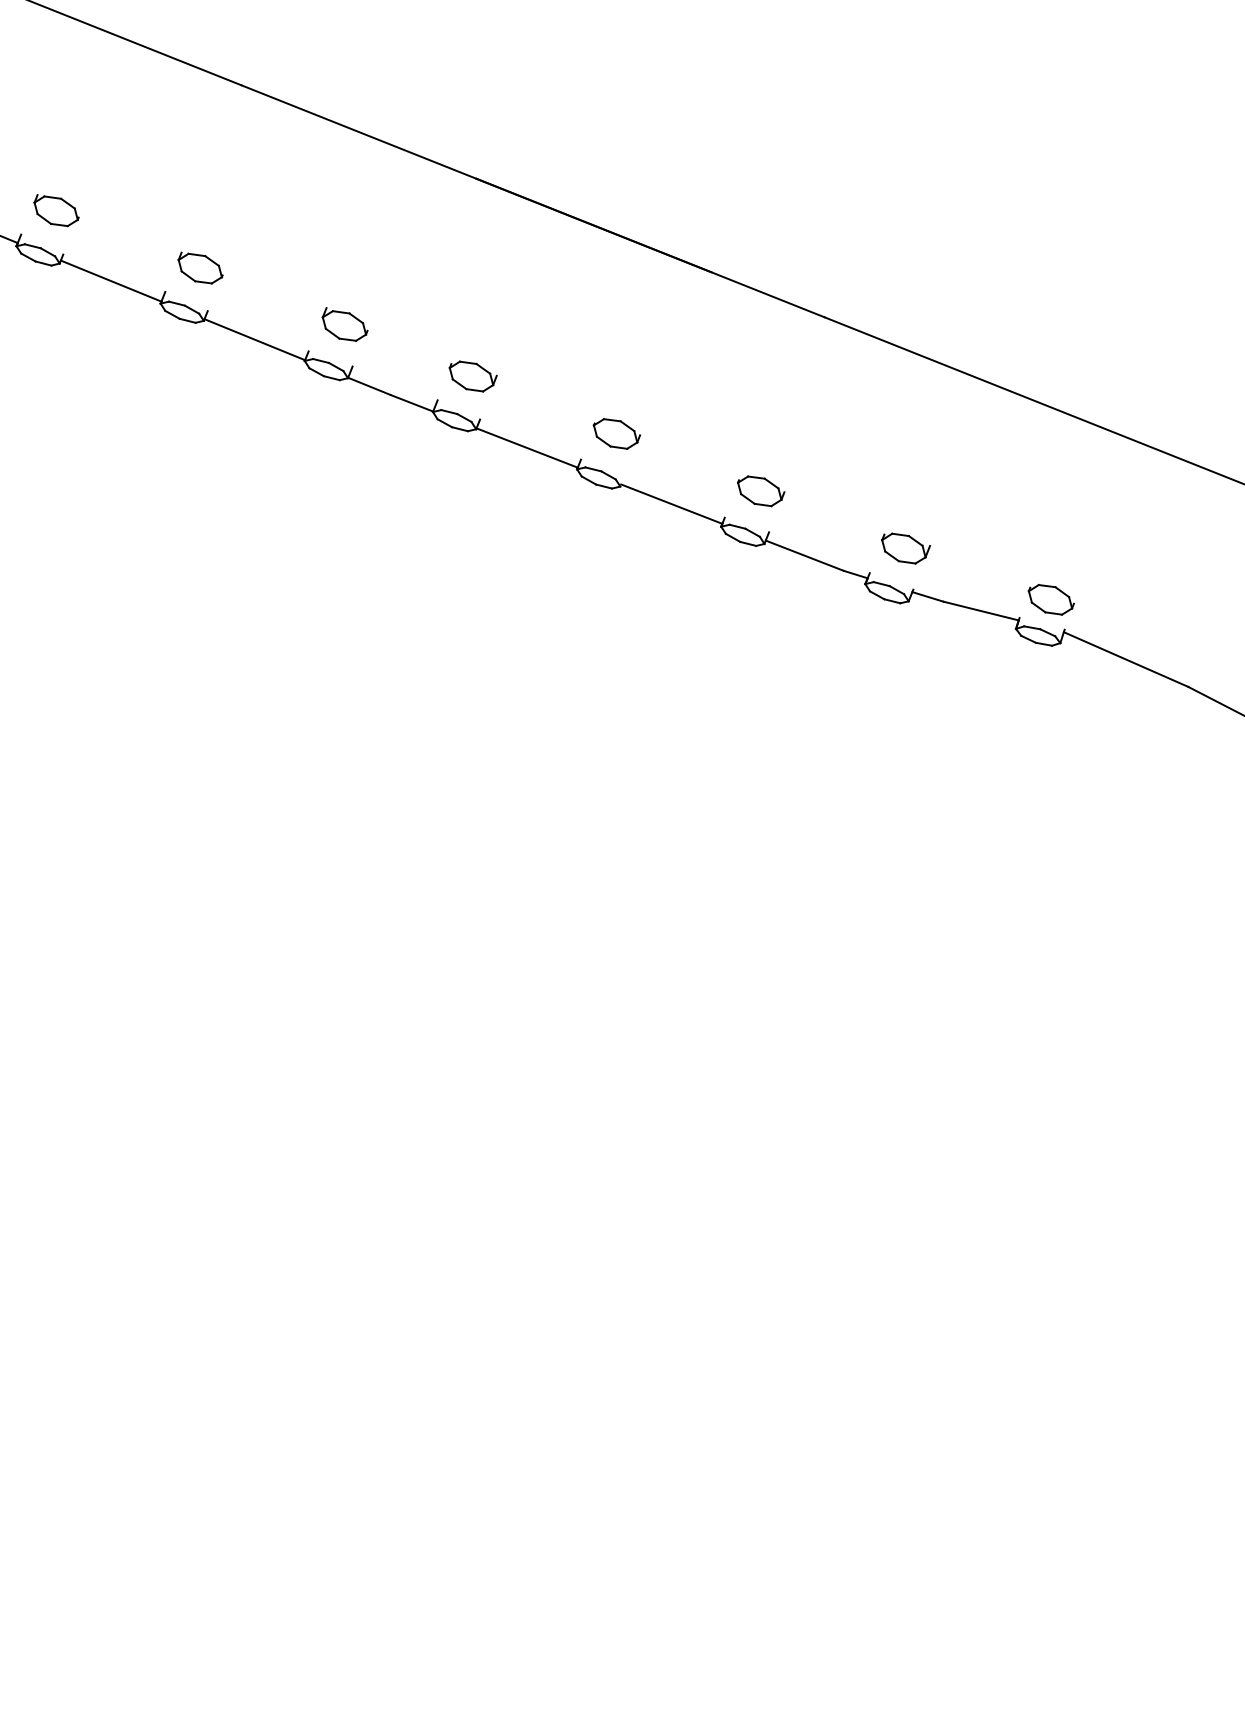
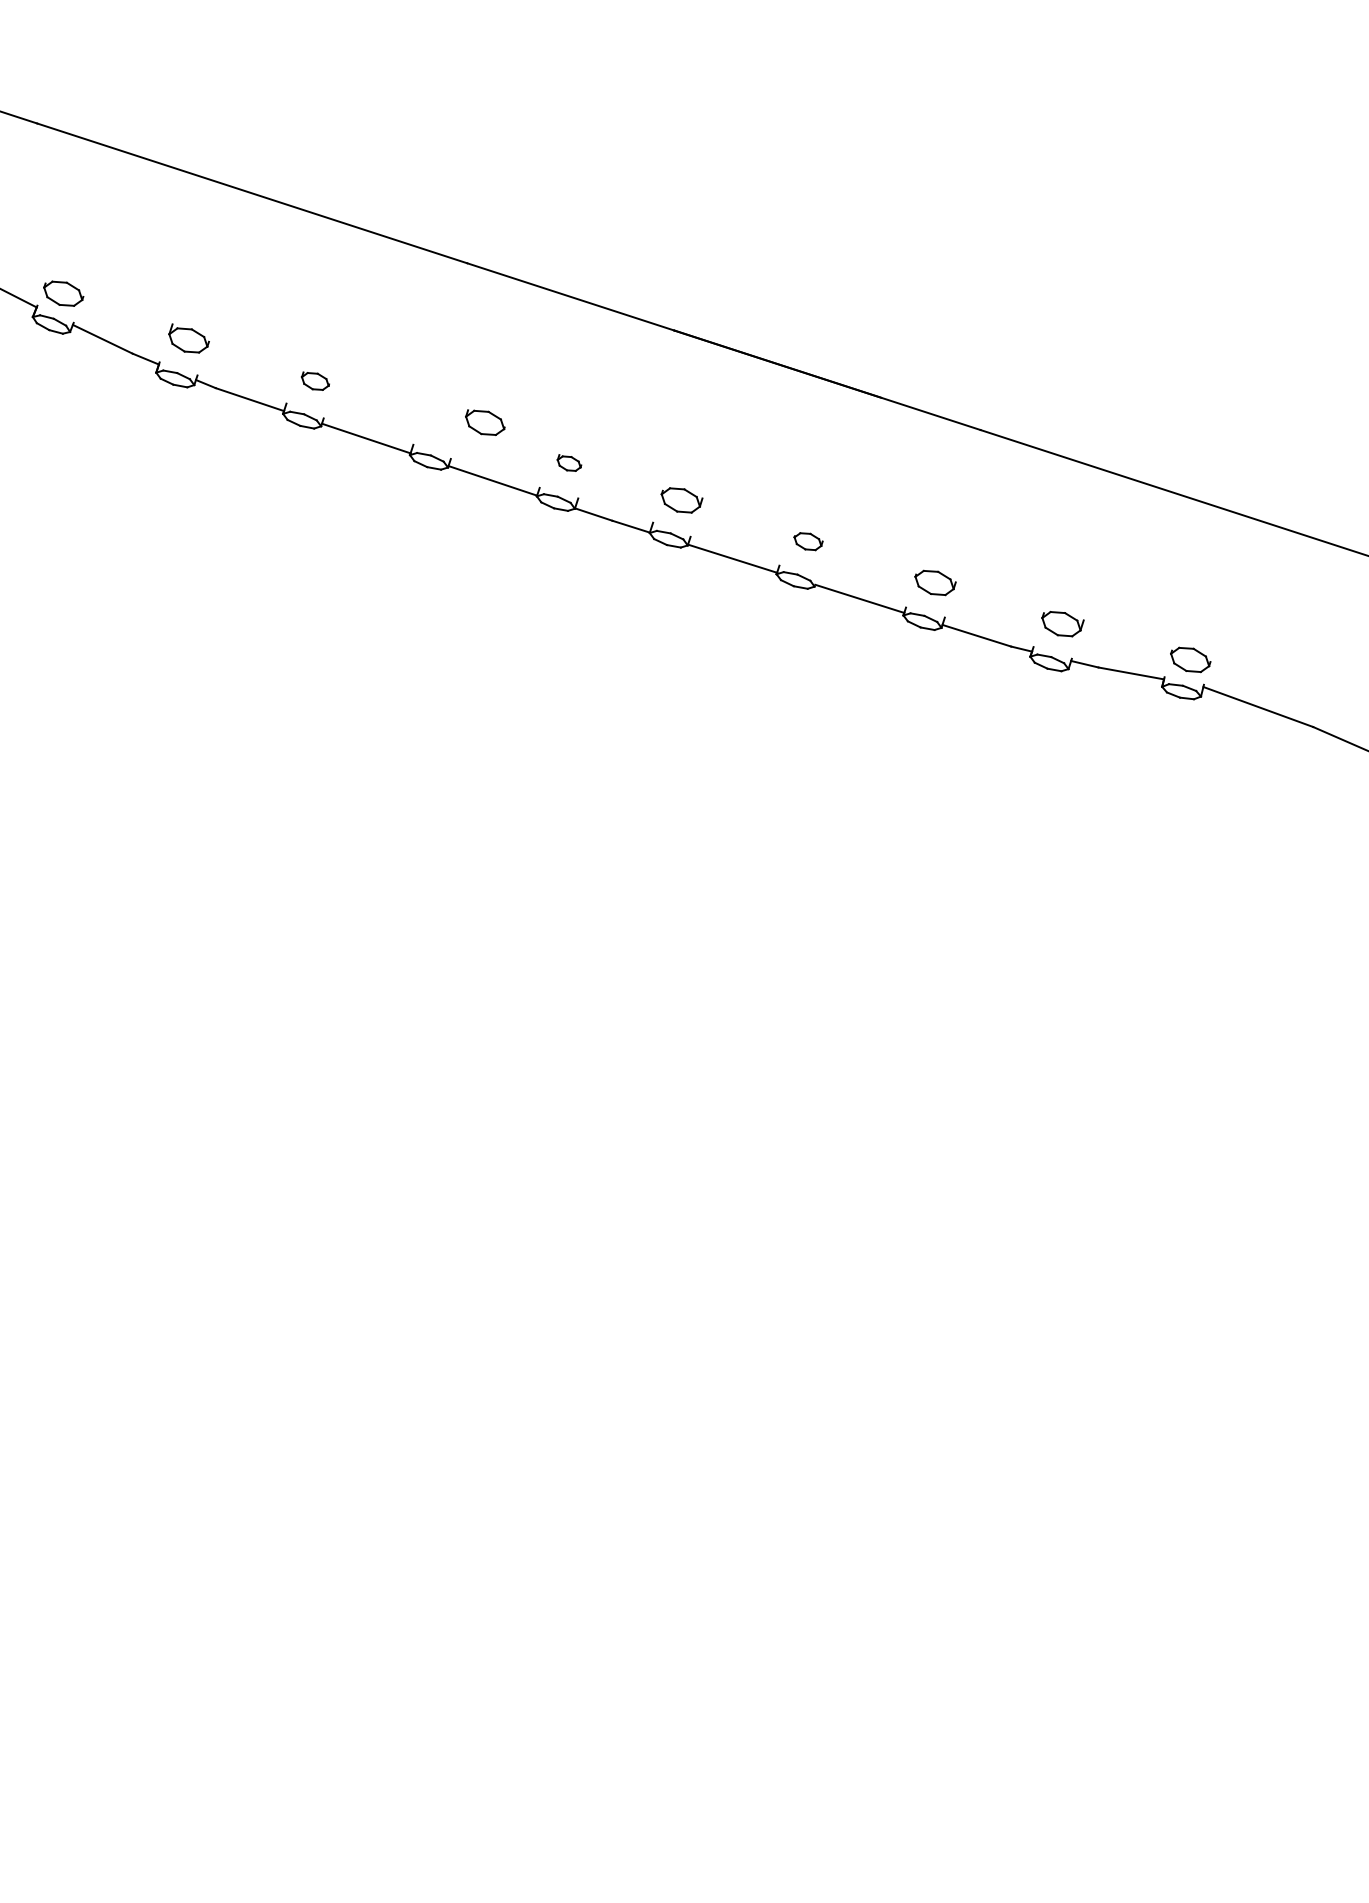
part: (56, 209) -> (315, 380), size x0.7
part: (200, 268) -> (485, 422), moved
part: (345, 324) -> (569, 462), size x0.6
part: (616, 433) -> (808, 541), size x0.7

